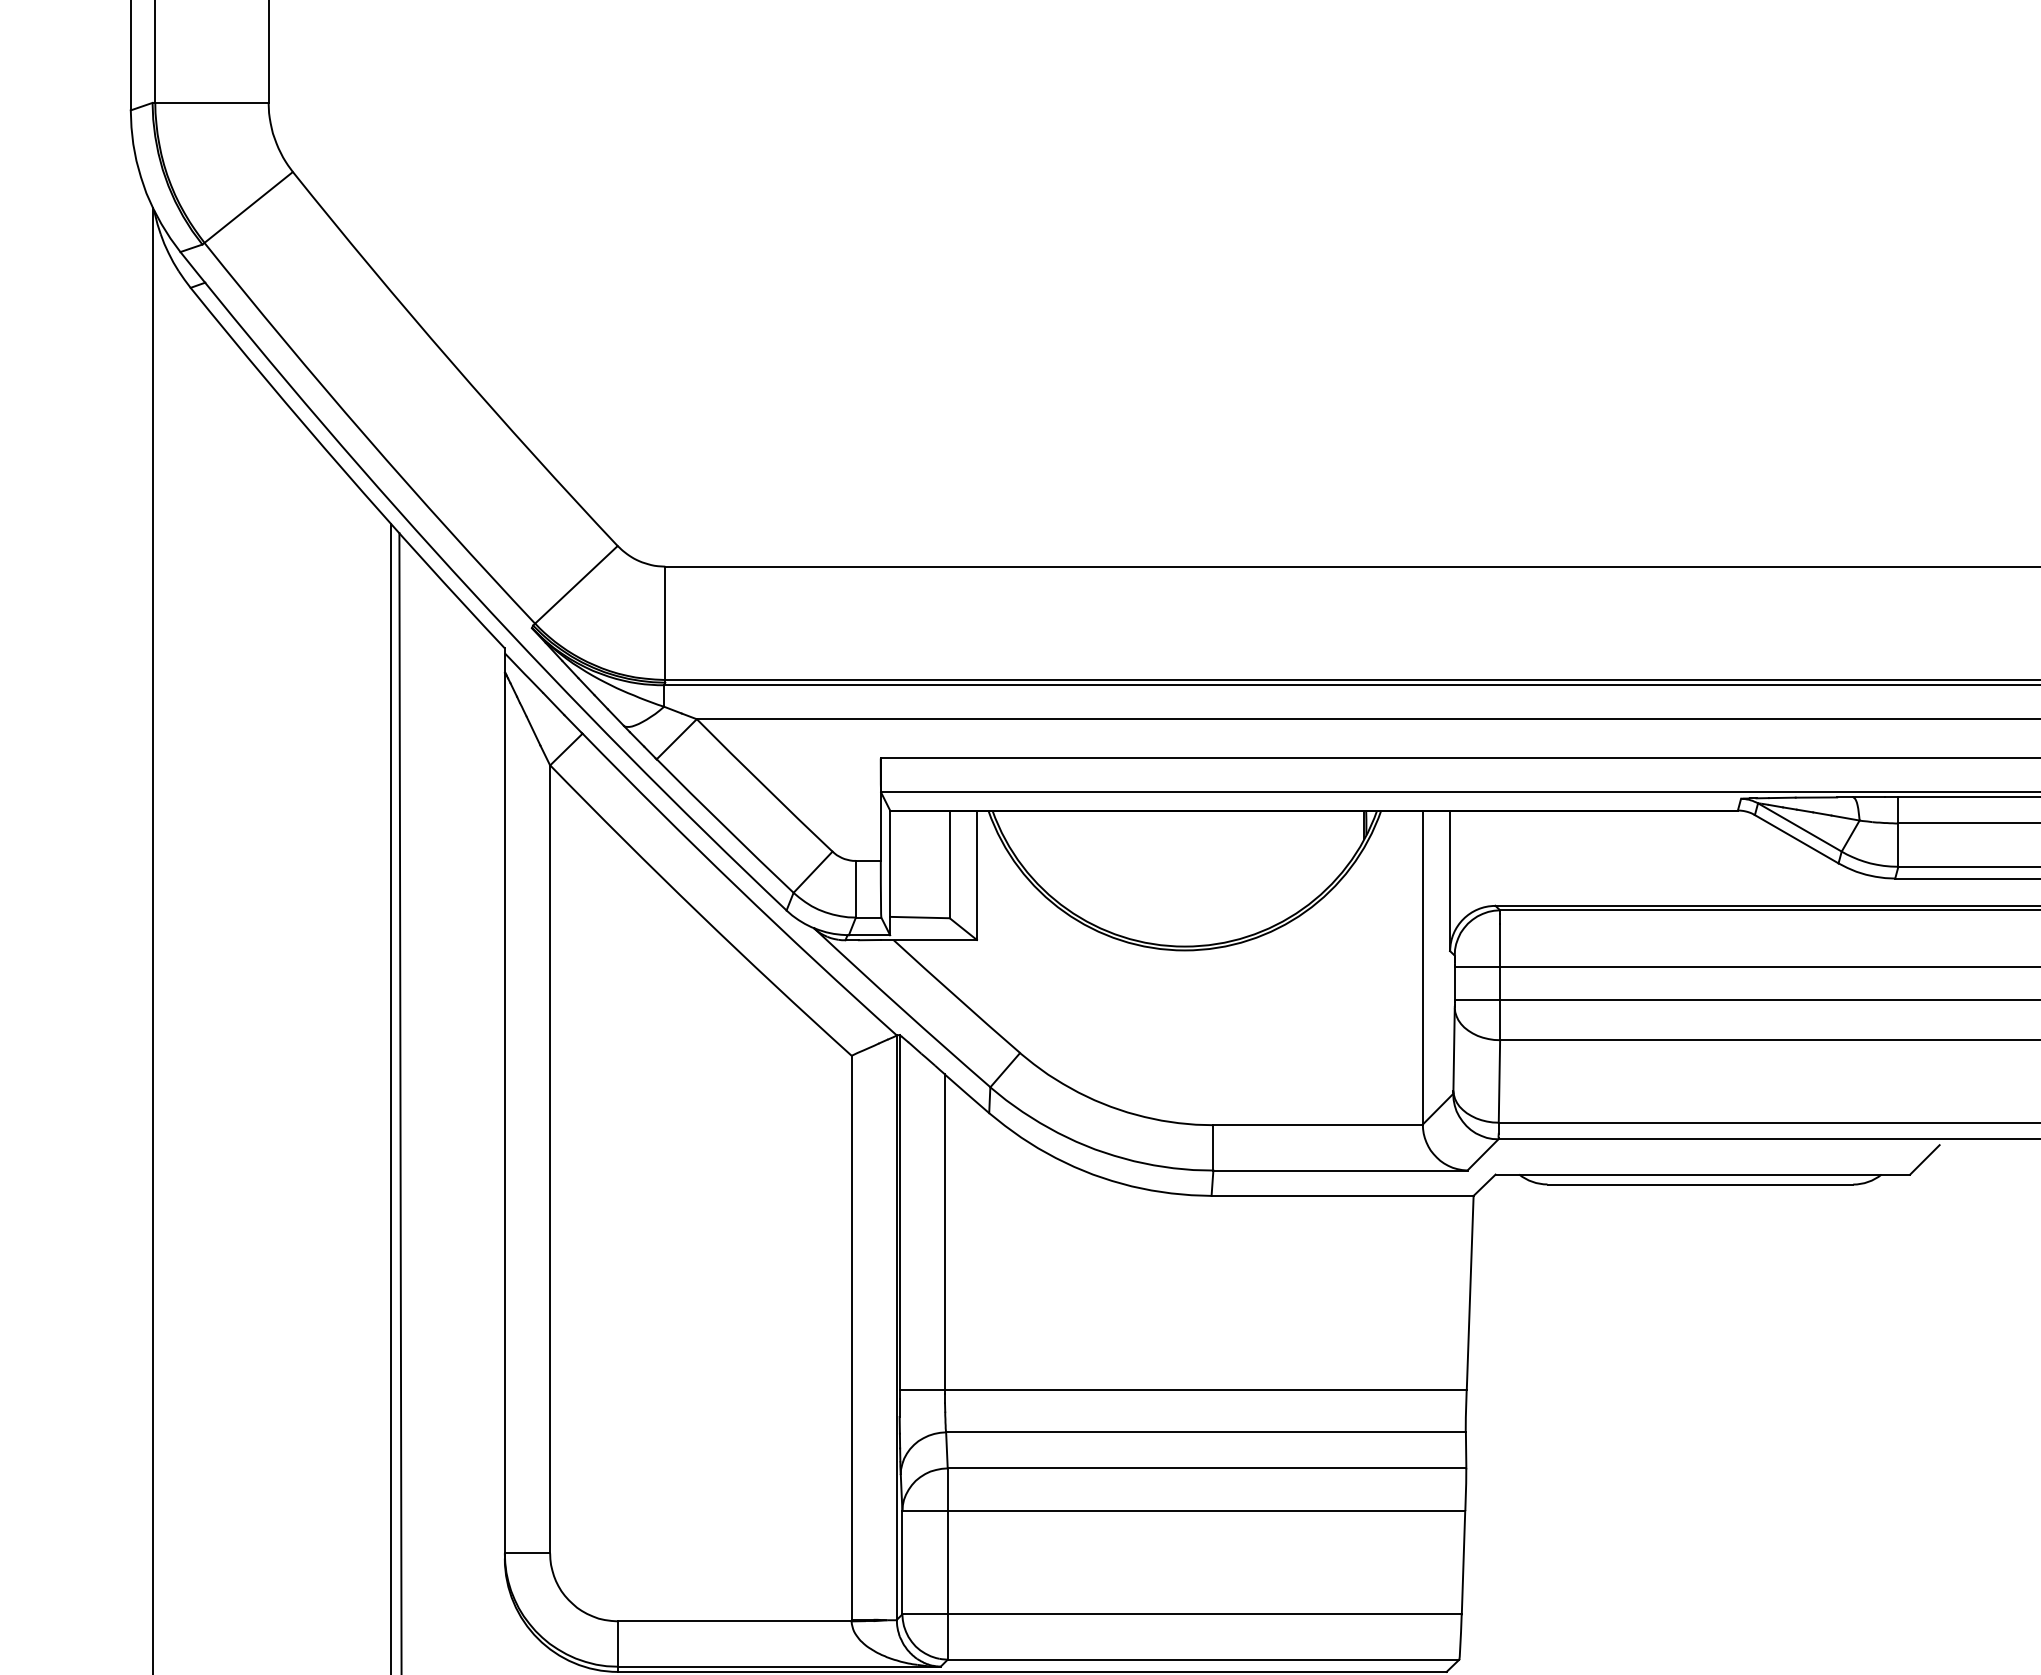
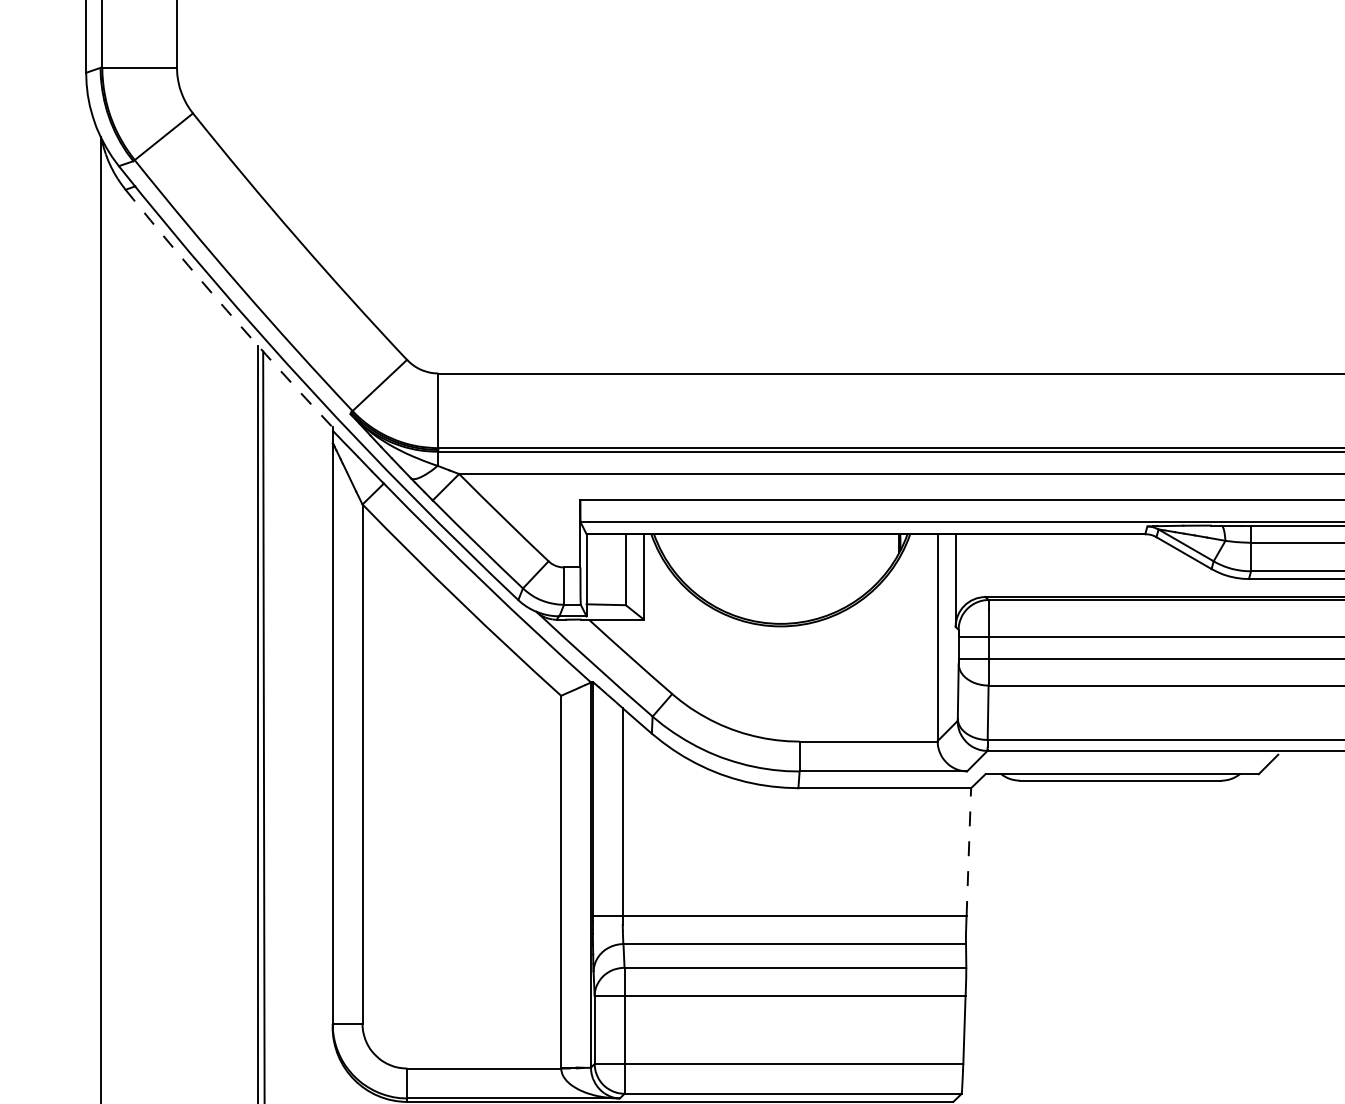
arc: (343, 471) -> (226, 310), solid -> dashed
line: (1469, 1293) -> (968, 852), solid -> dashed

